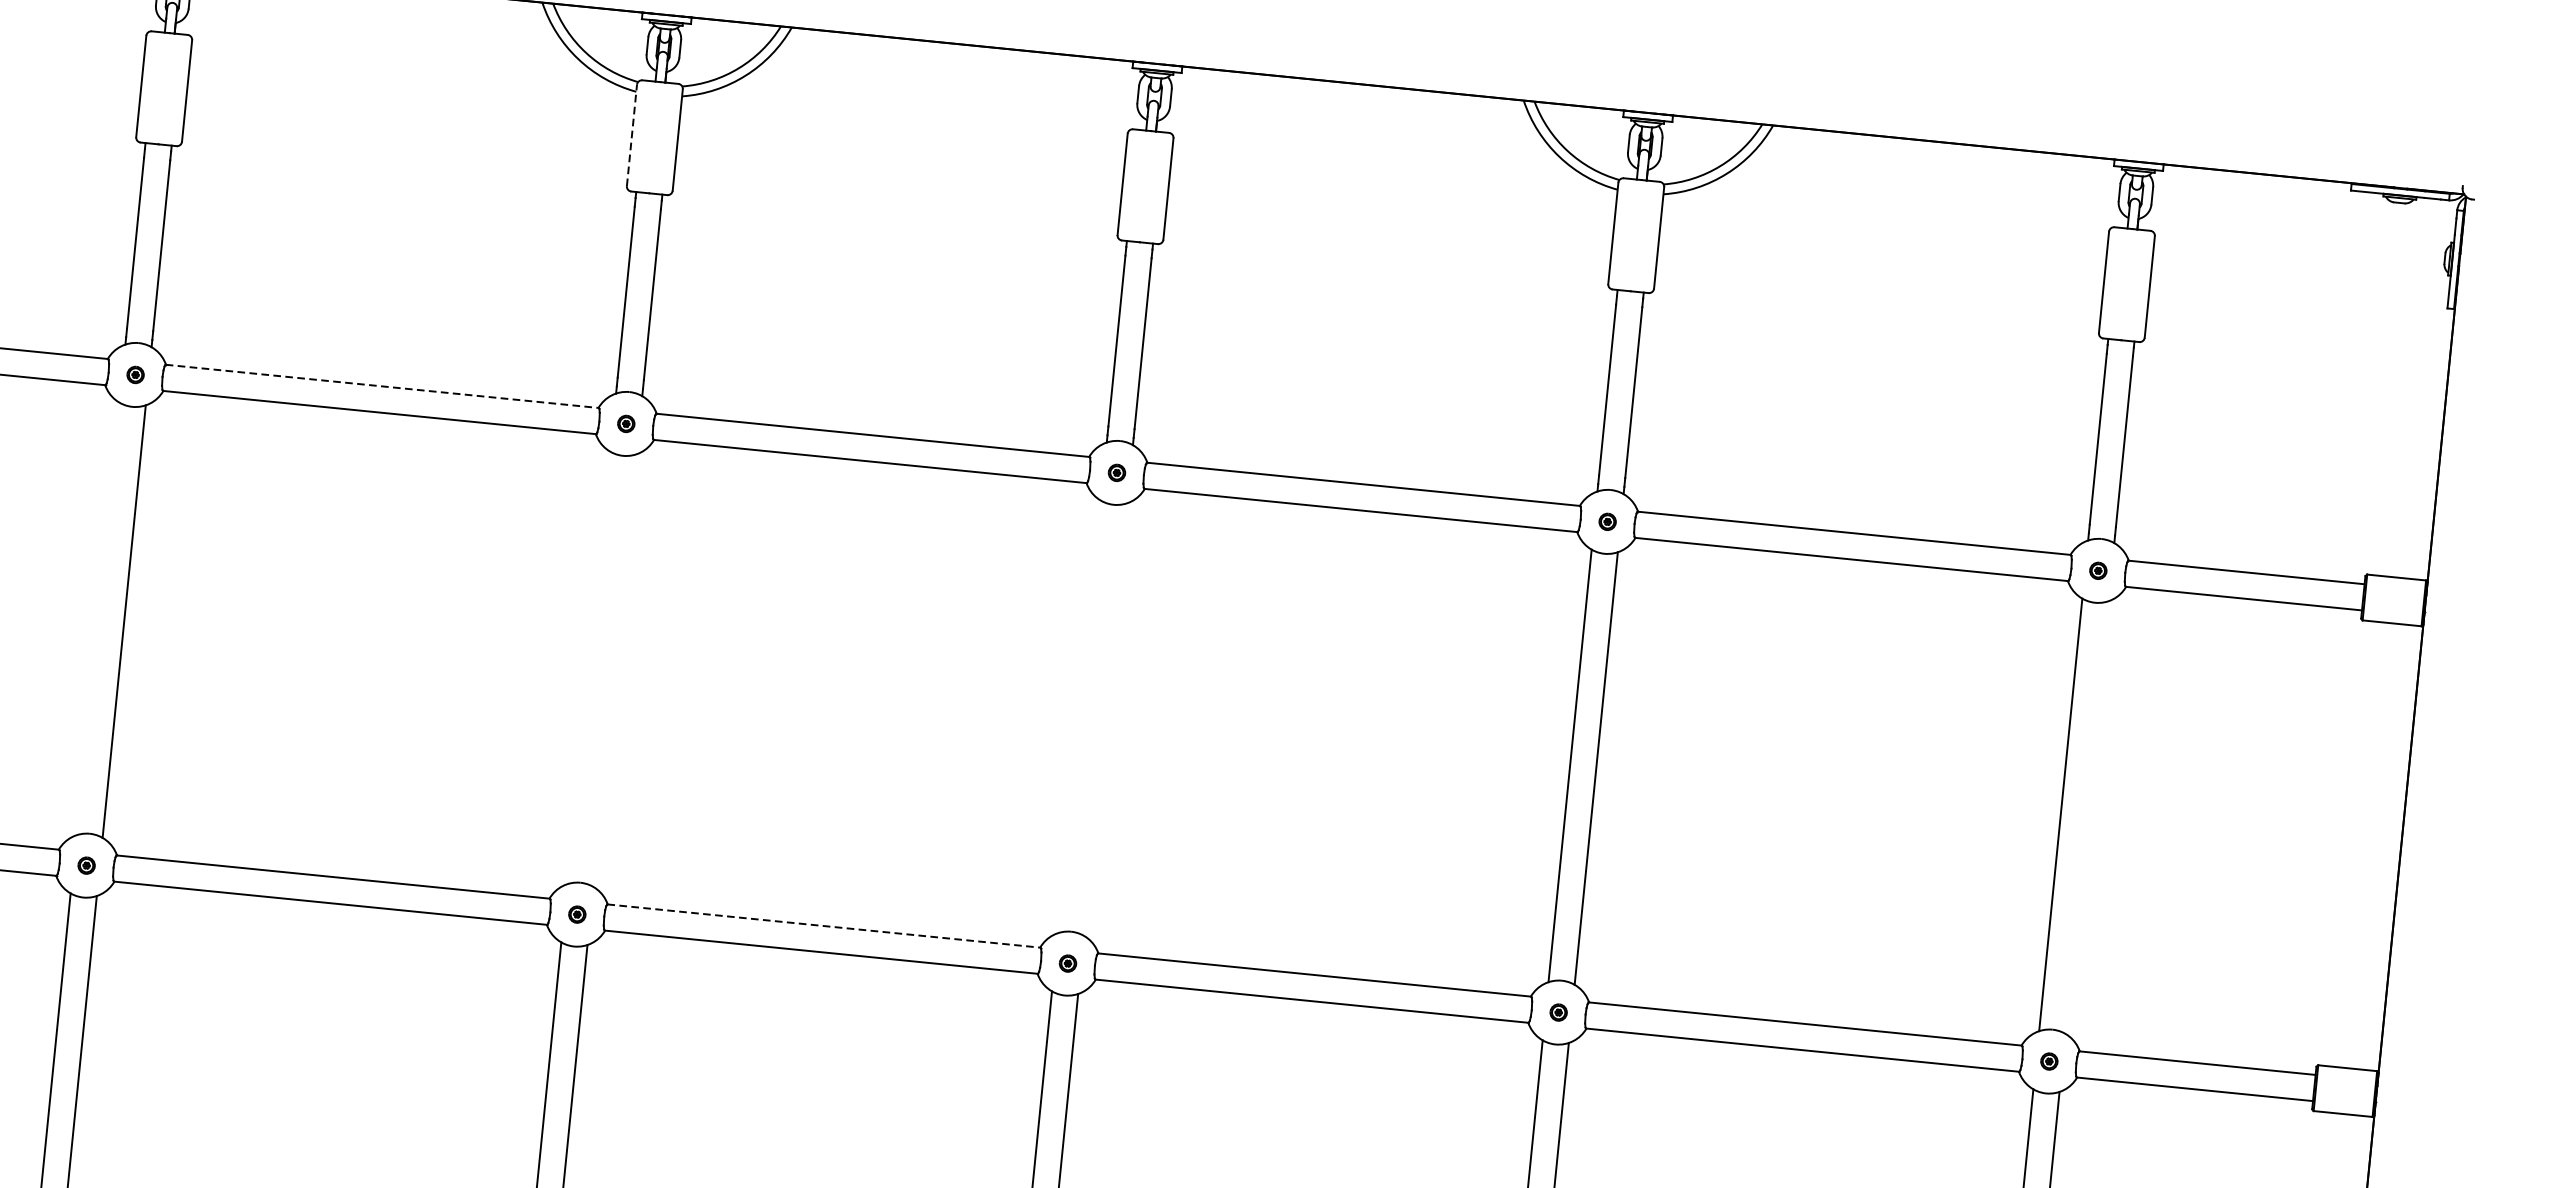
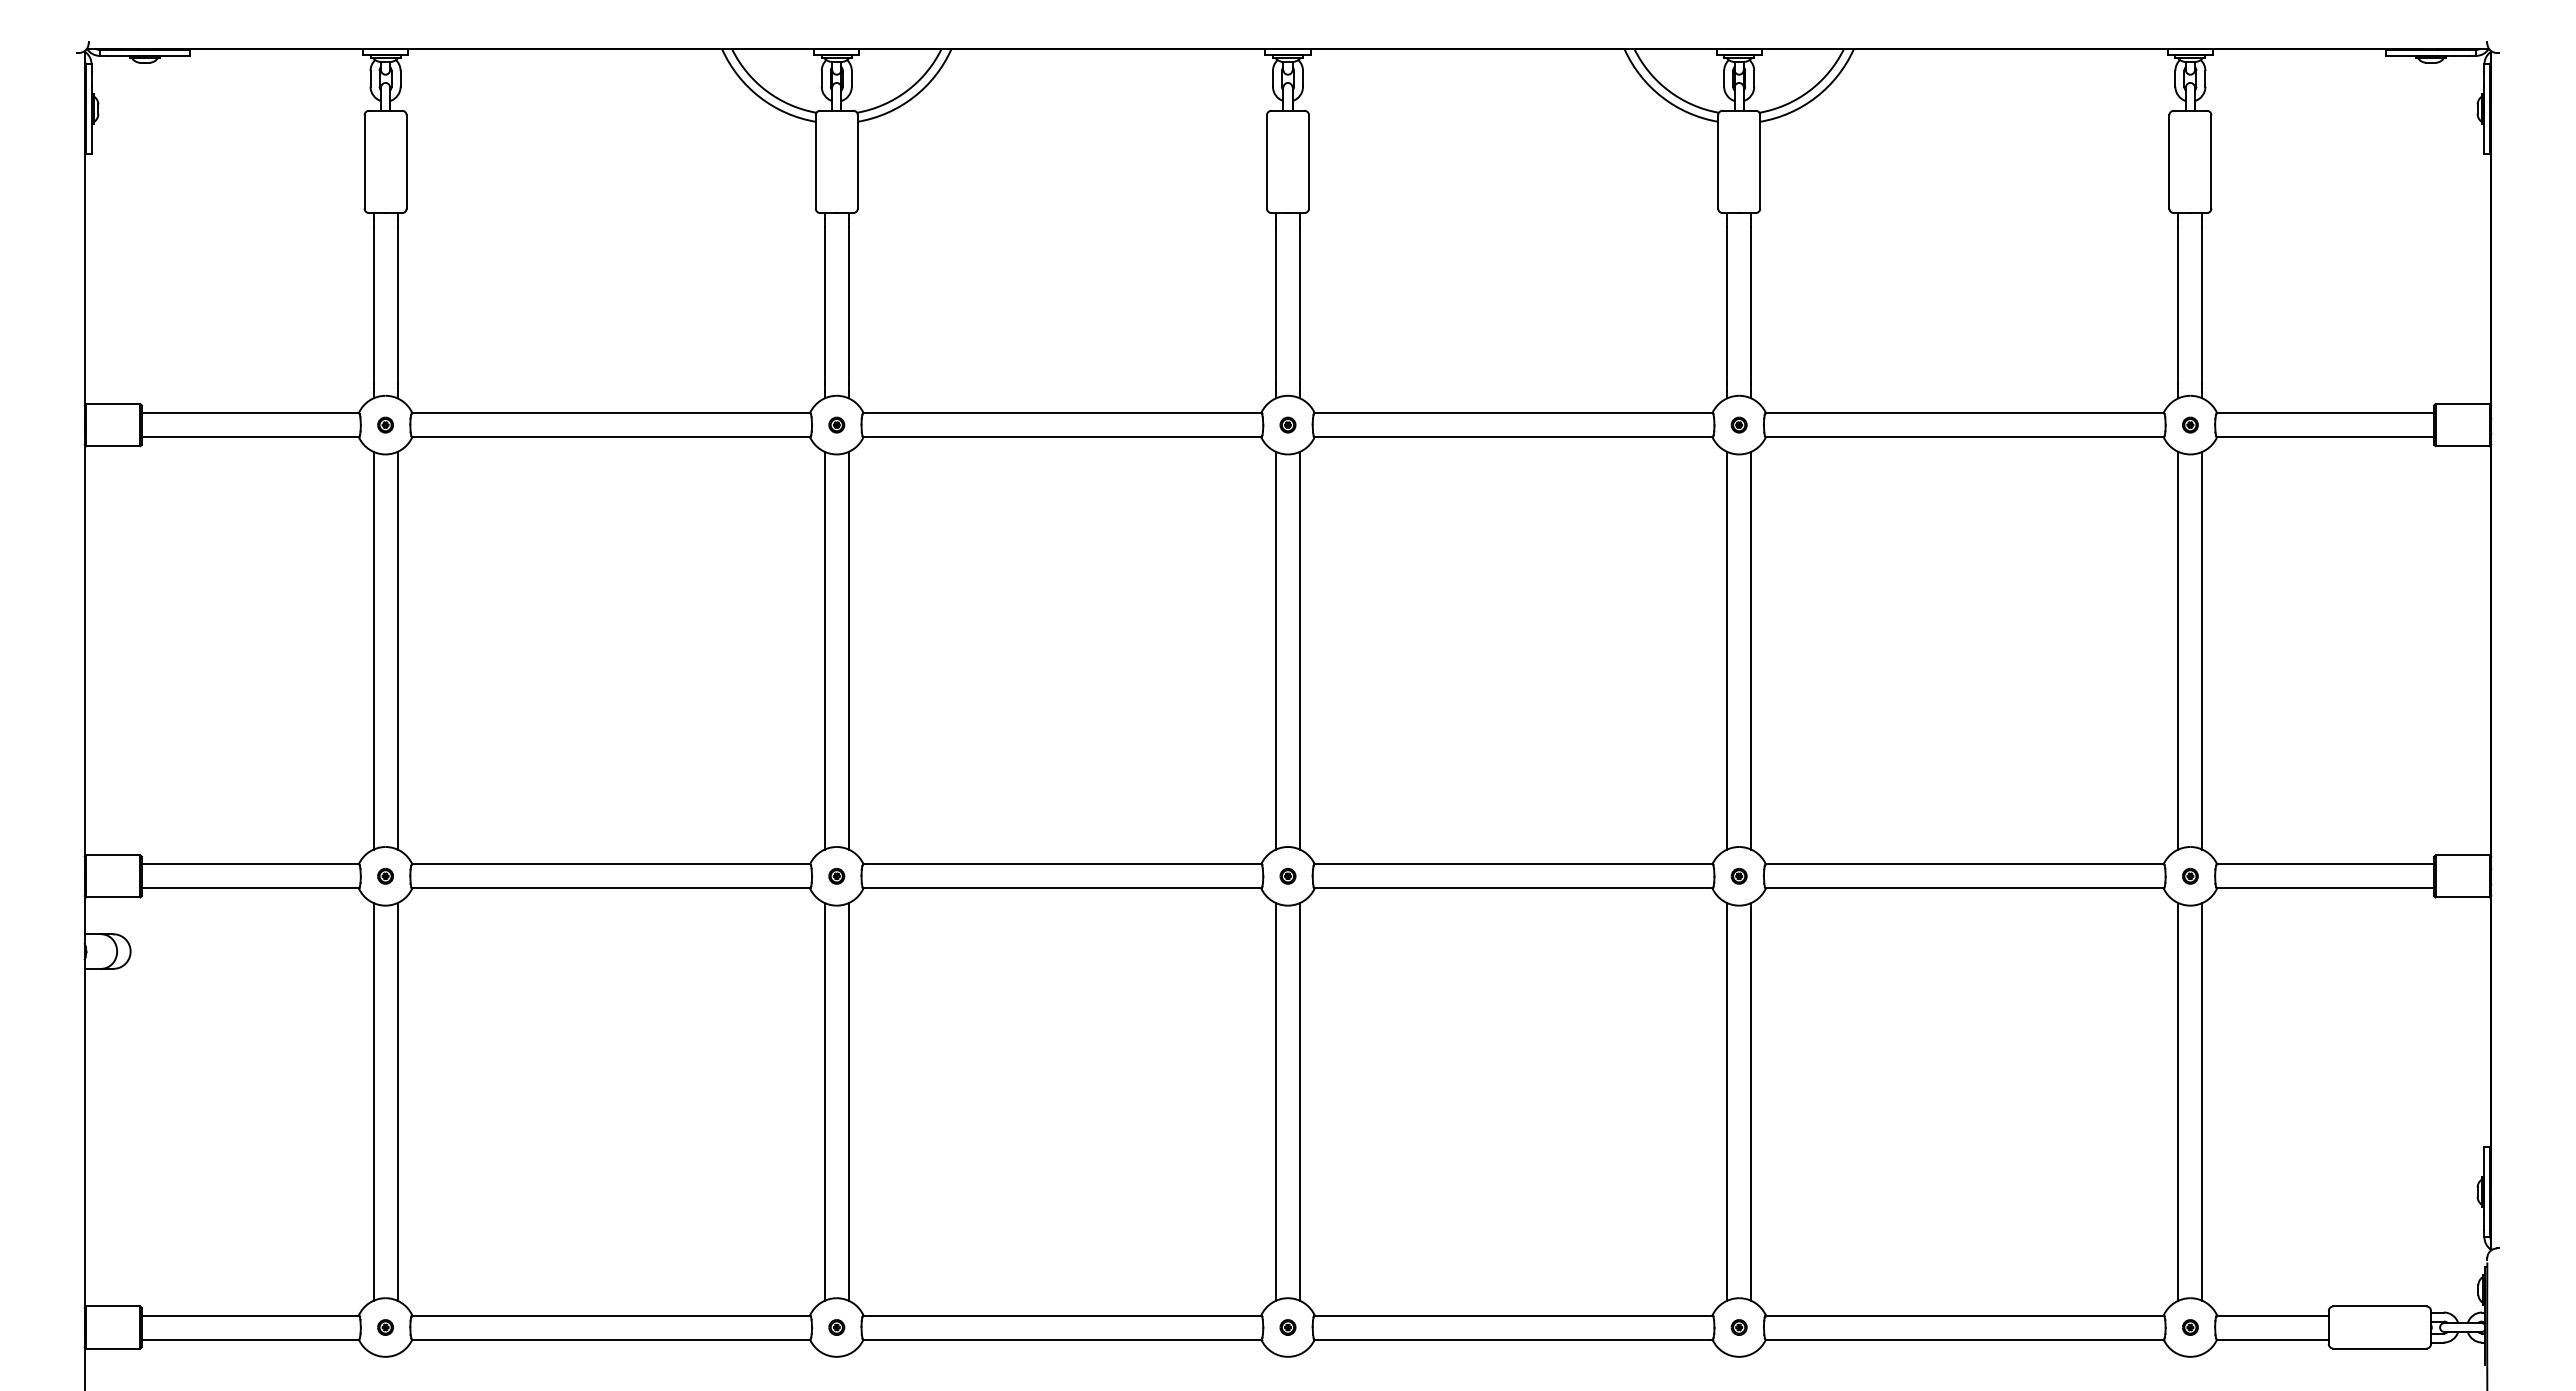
line: (631, 134) -> (815, 161), dashed -> solid
line: (382, 386) -> (611, 413), dashed -> solid
line: (98, 618) -> (373, 650), added
line: (588, 667) -> (824, 650), added
line: (614, 670) -> (848, 650), added
line: (1078, 716) -> (1275, 650), added
line: (1106, 719) -> (1300, 650), added
line: (2087, 817) -> (2202, 650), added
line: (824, 926) -> (1062, 864), dashed -> solid

